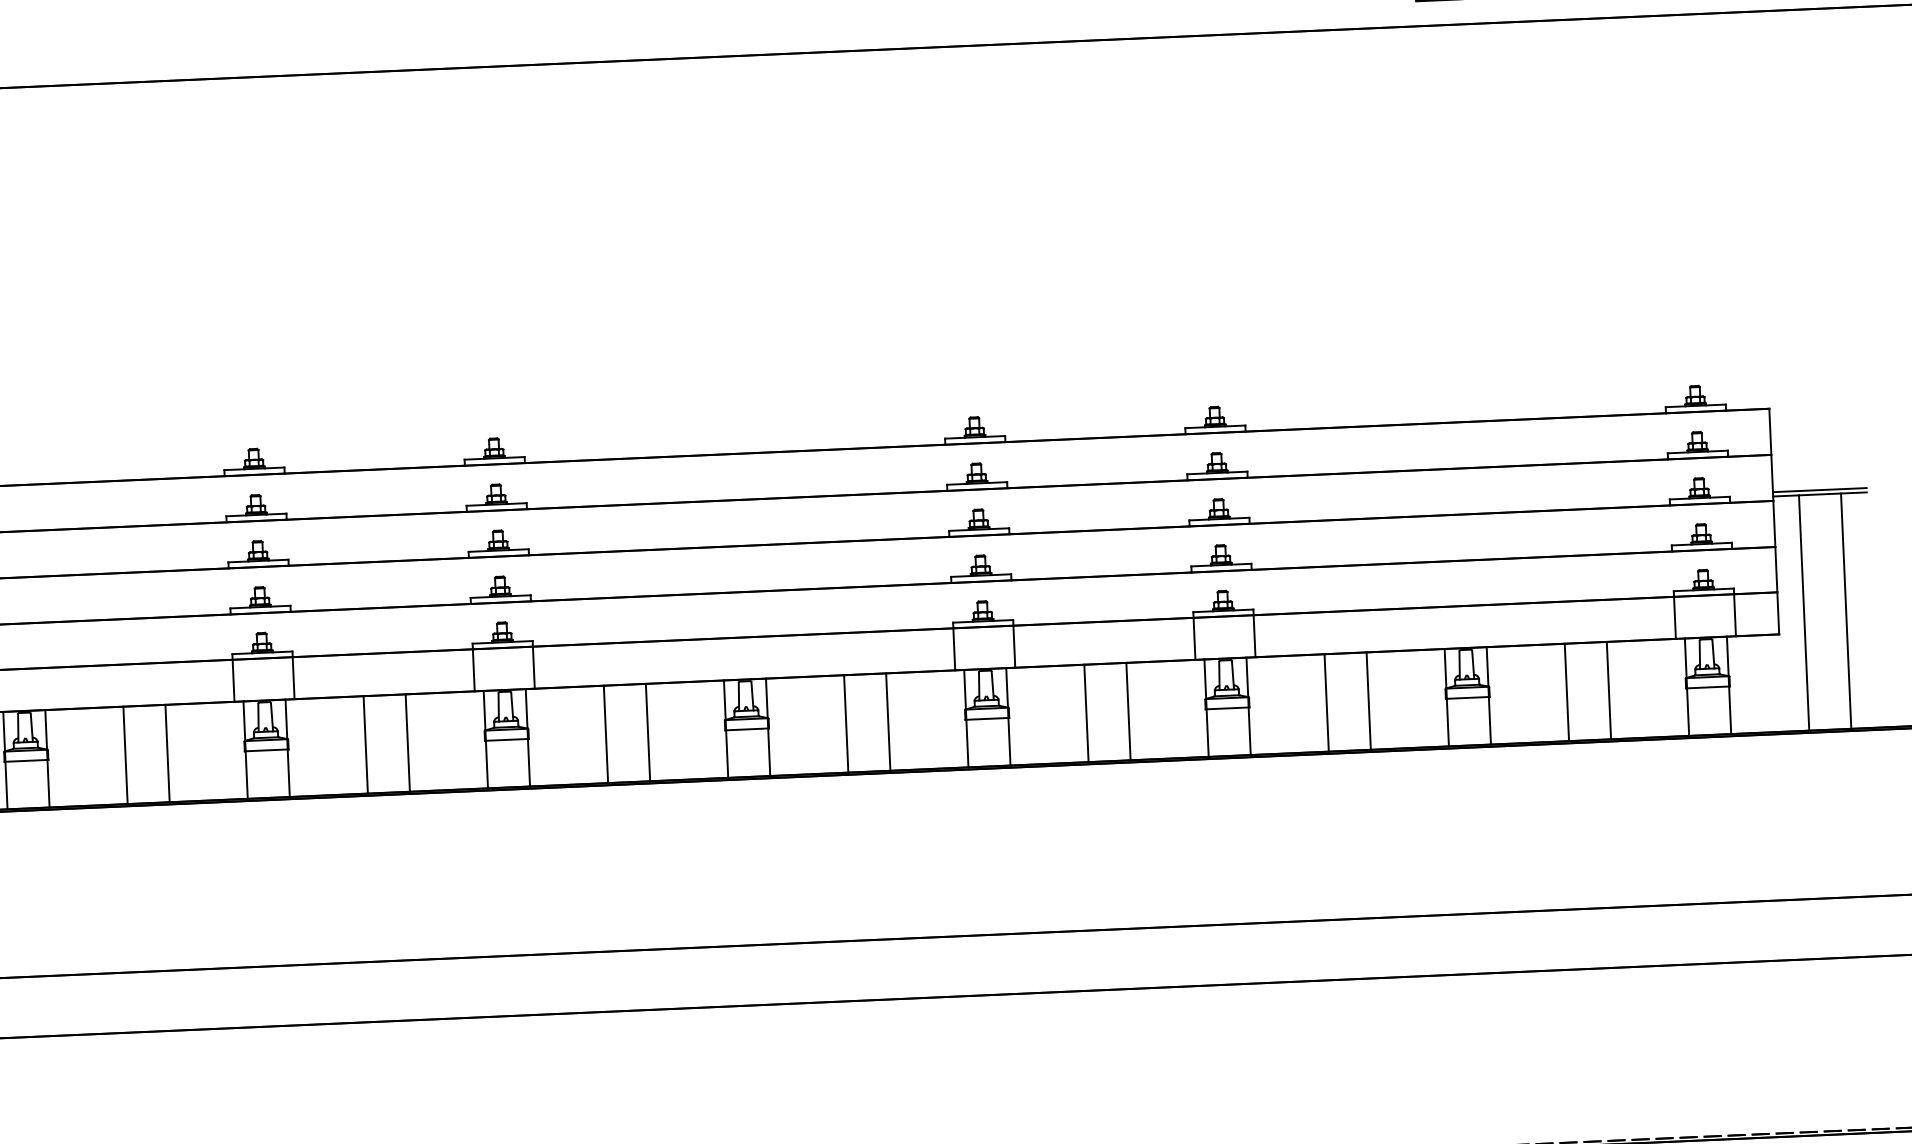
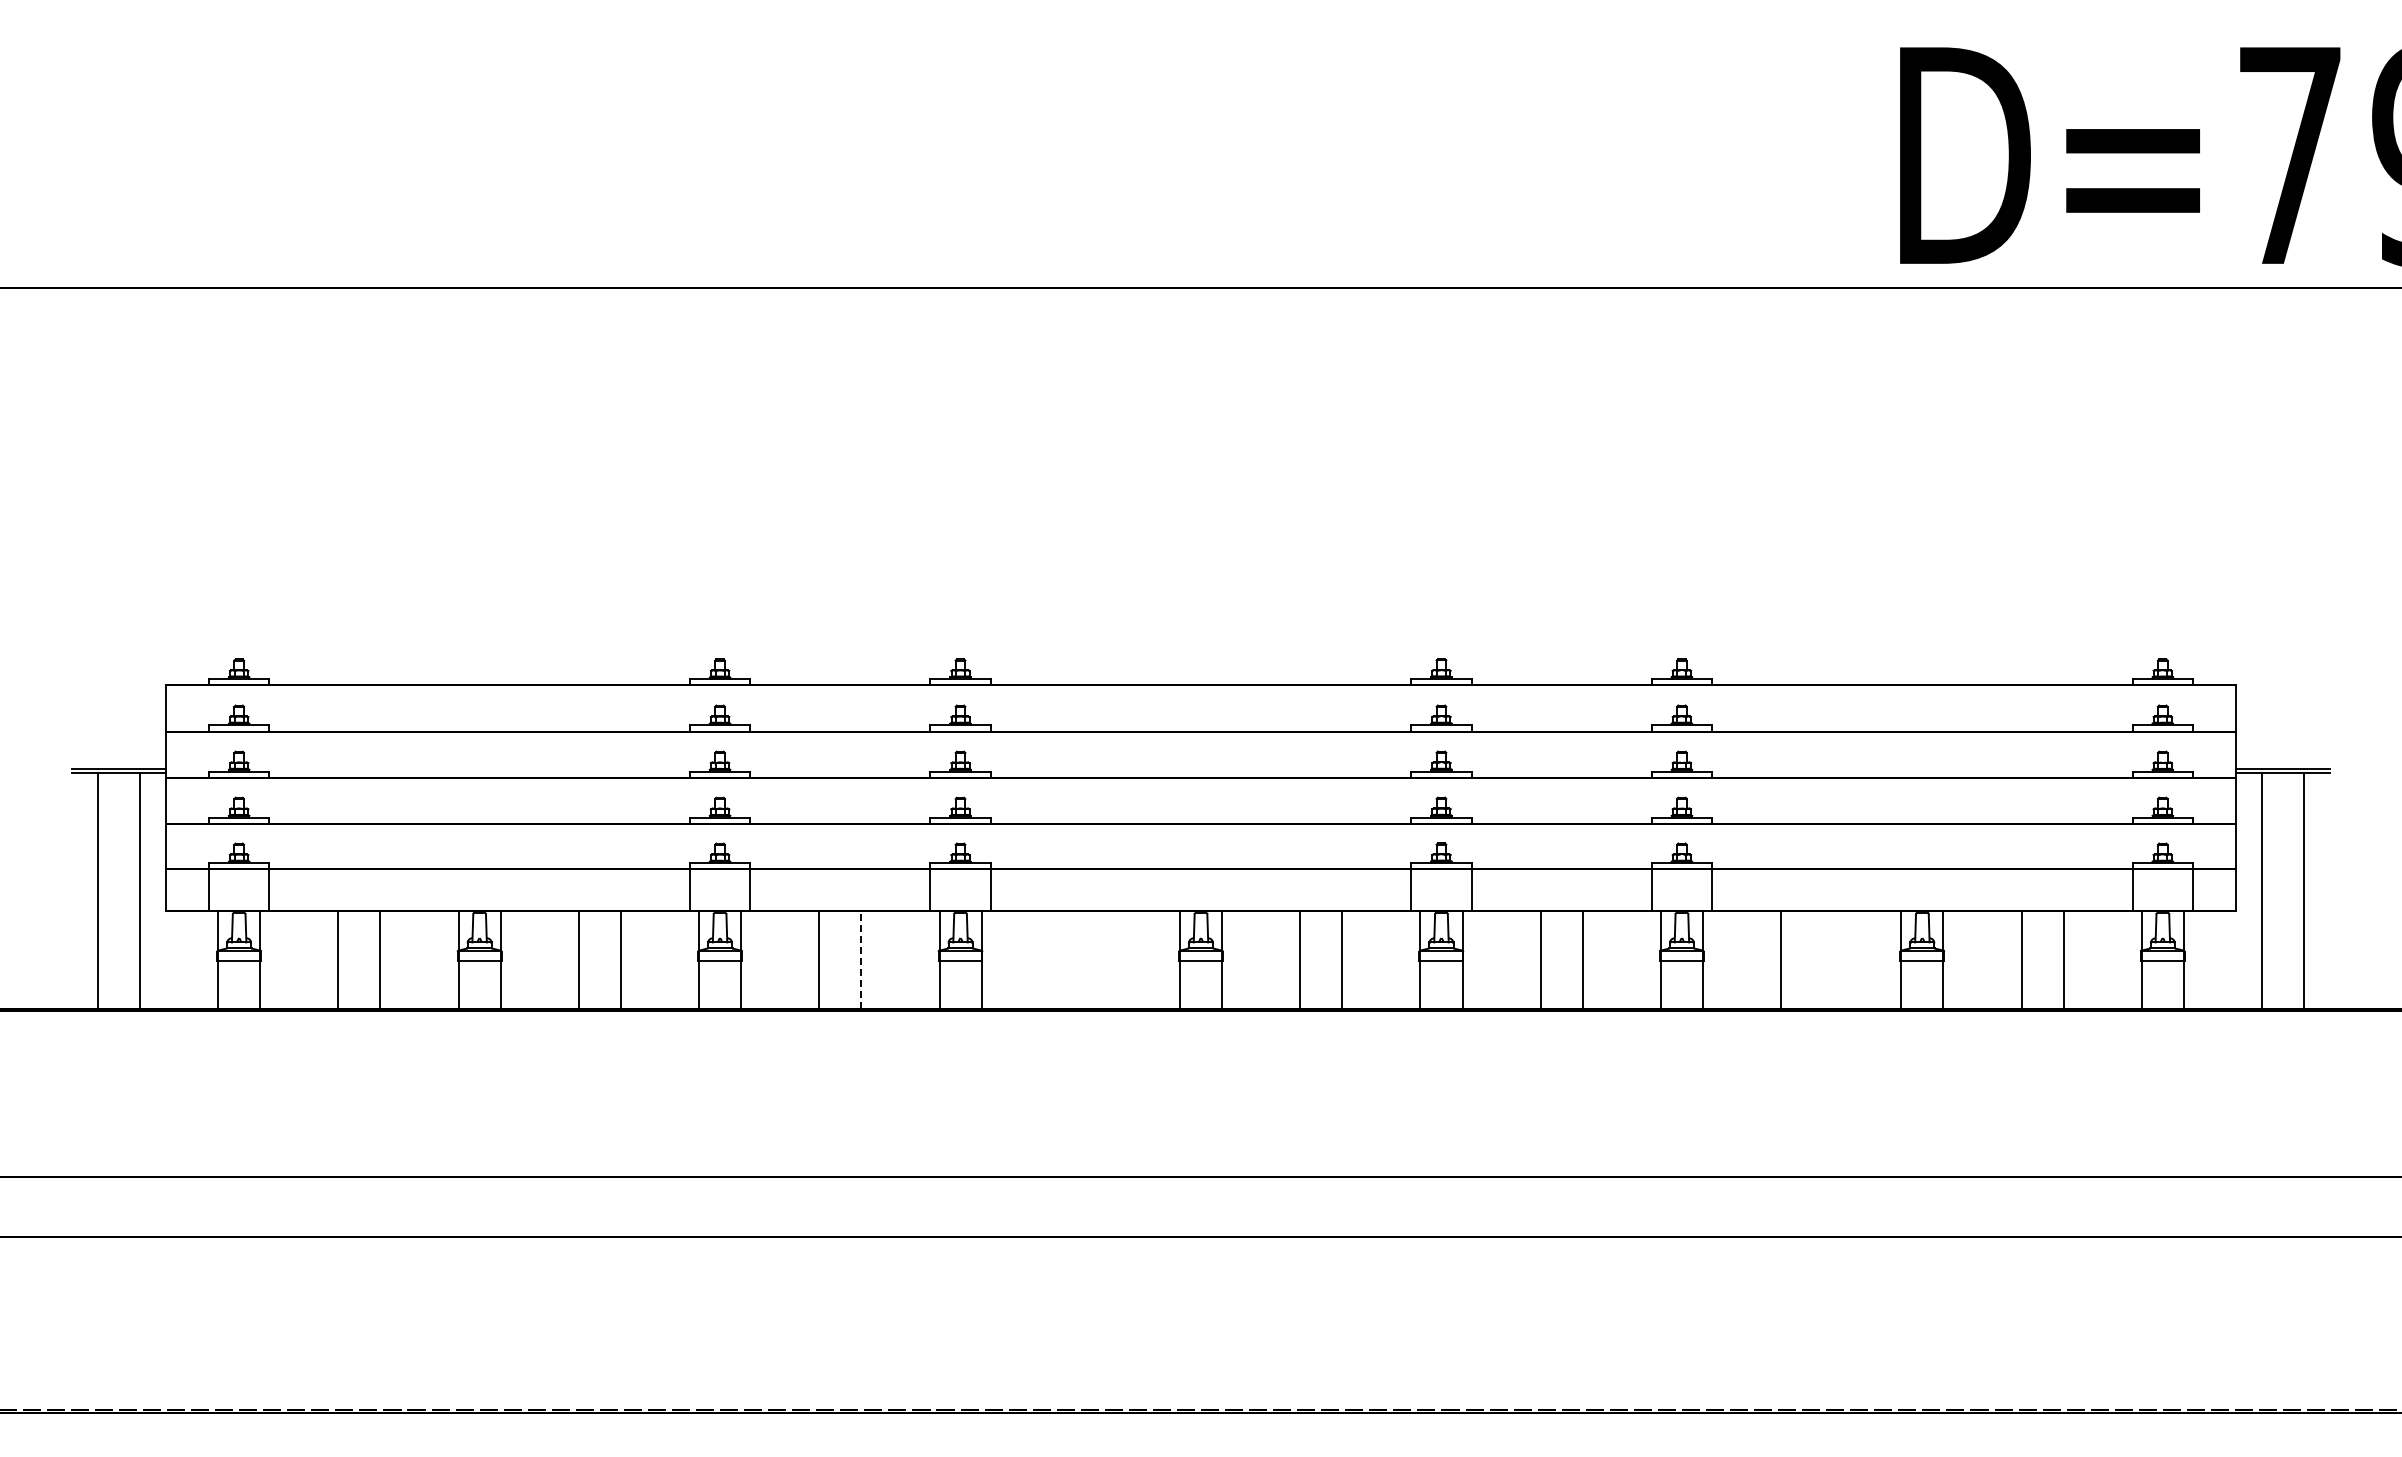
line: (1369, 700) -> (1823, 959), removed
line: (647, 732) -> (1101, 959), removed
line: (605, 734) -> (1059, 959), removed
line: (407, 742) -> (861, 959), solid -> dashed

